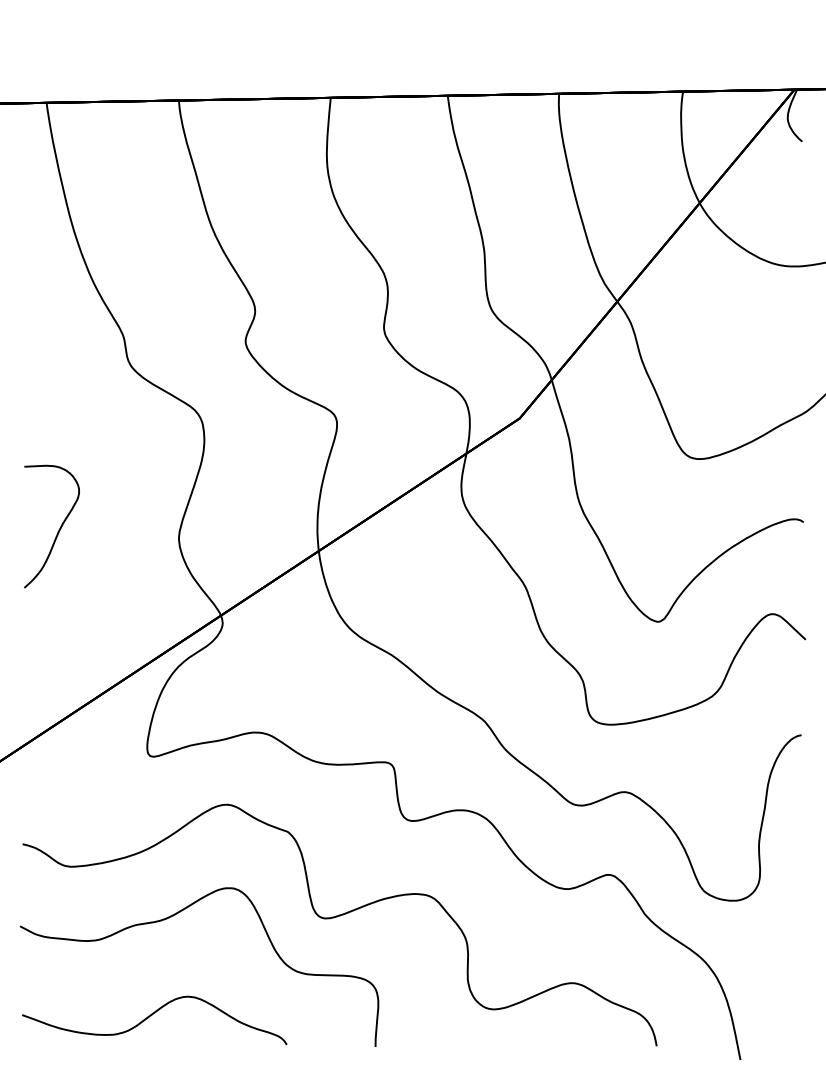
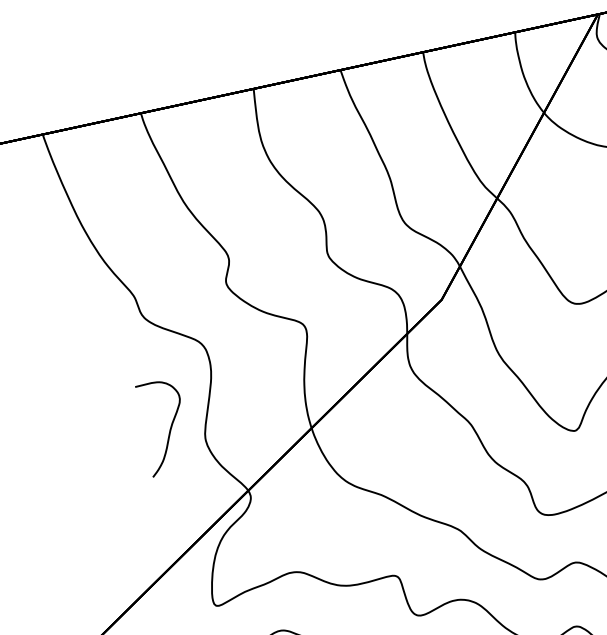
curve: (58, 529) -> (169, 428), moved

